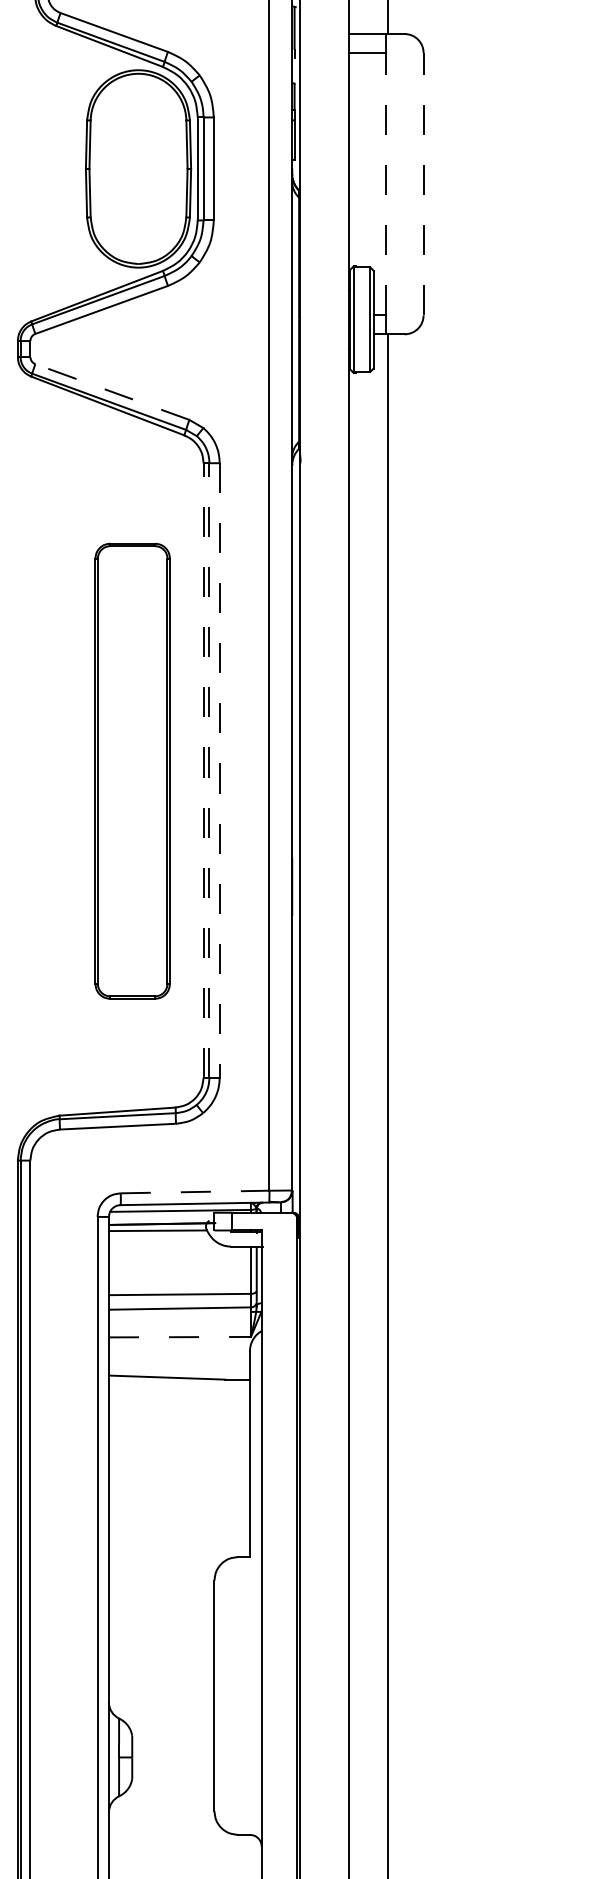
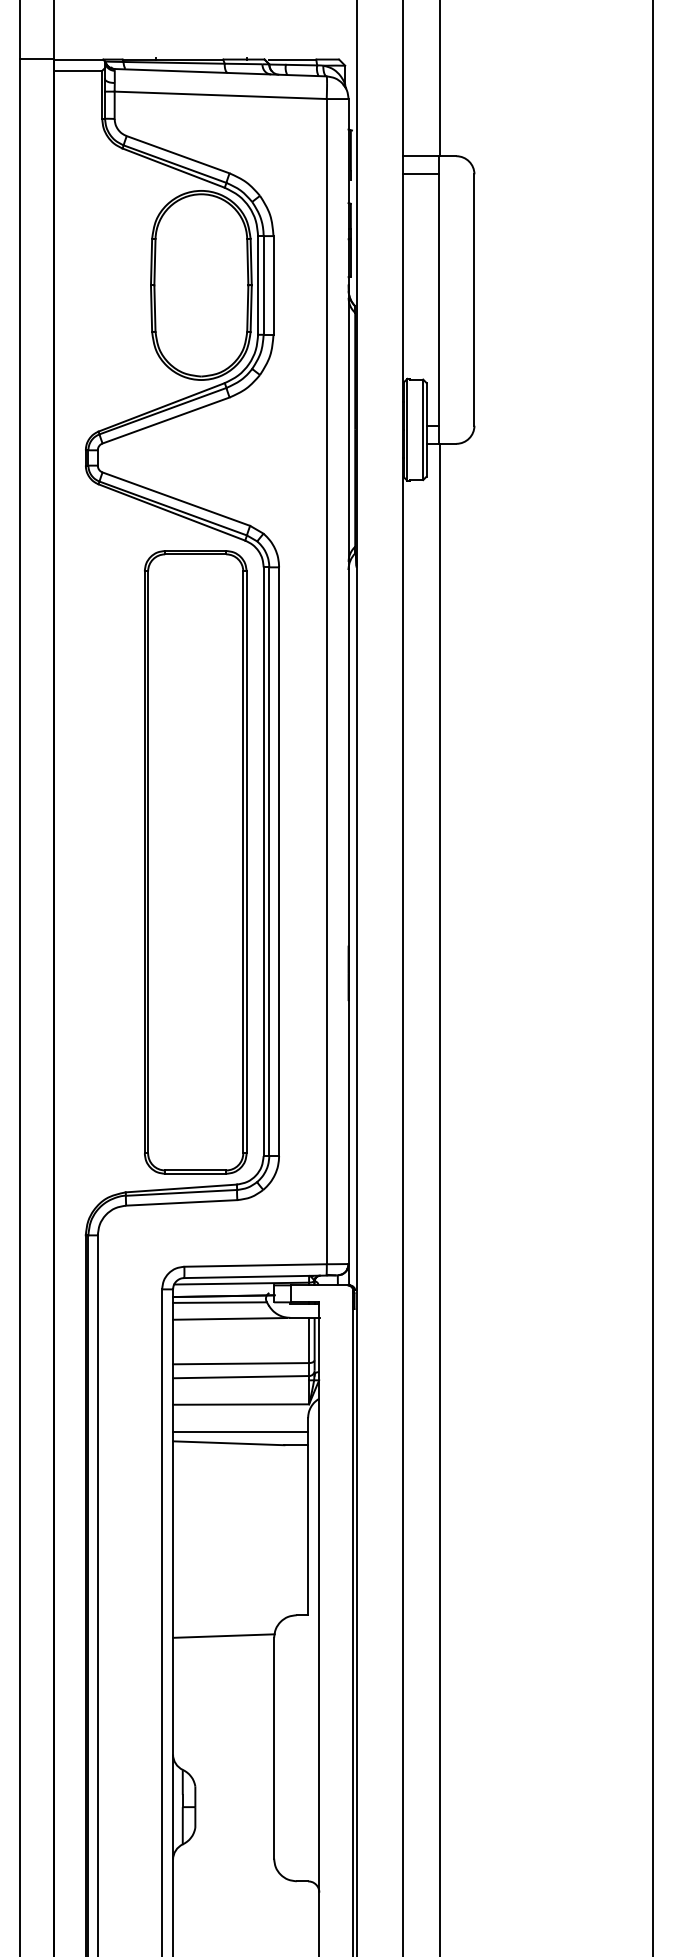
line: (386, 184) -> (438, 300), dashed -> solid
line: (423, 184) -> (474, 300), dashed -> solid
line: (111, 392) -> (175, 499), dashed -> solid
line: (203, 770) -> (263, 861), dashed -> solid
line: (209, 770) -> (269, 861), dashed -> solid
part: (132, 771) -> (195, 862), size x1.43
line: (220, 771) -> (279, 862), dashed -> solid
line: (196, 1192) -> (256, 1265), dashed -> solid
line: (168, 1247) -> (230, 1318), added
line: (180, 1337) -> (241, 1404), dashed -> solid
line: (179, 1366) -> (240, 1432), added
line: (161, 1578) -> (223, 1635), added

